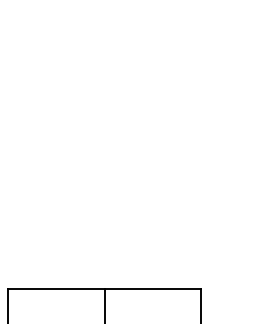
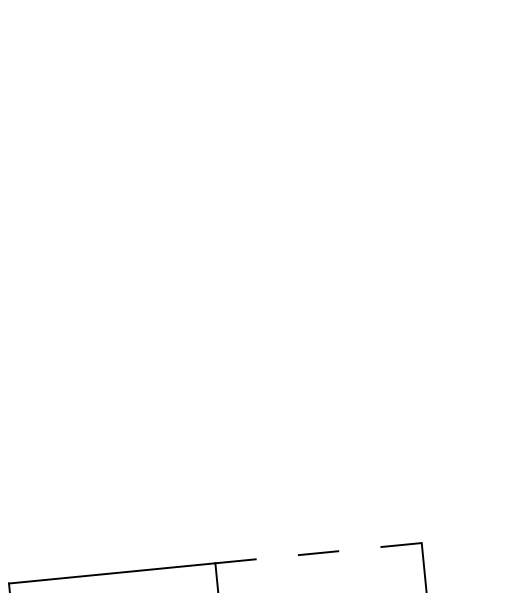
line: (152, 288) -> (318, 552), solid -> dashed

